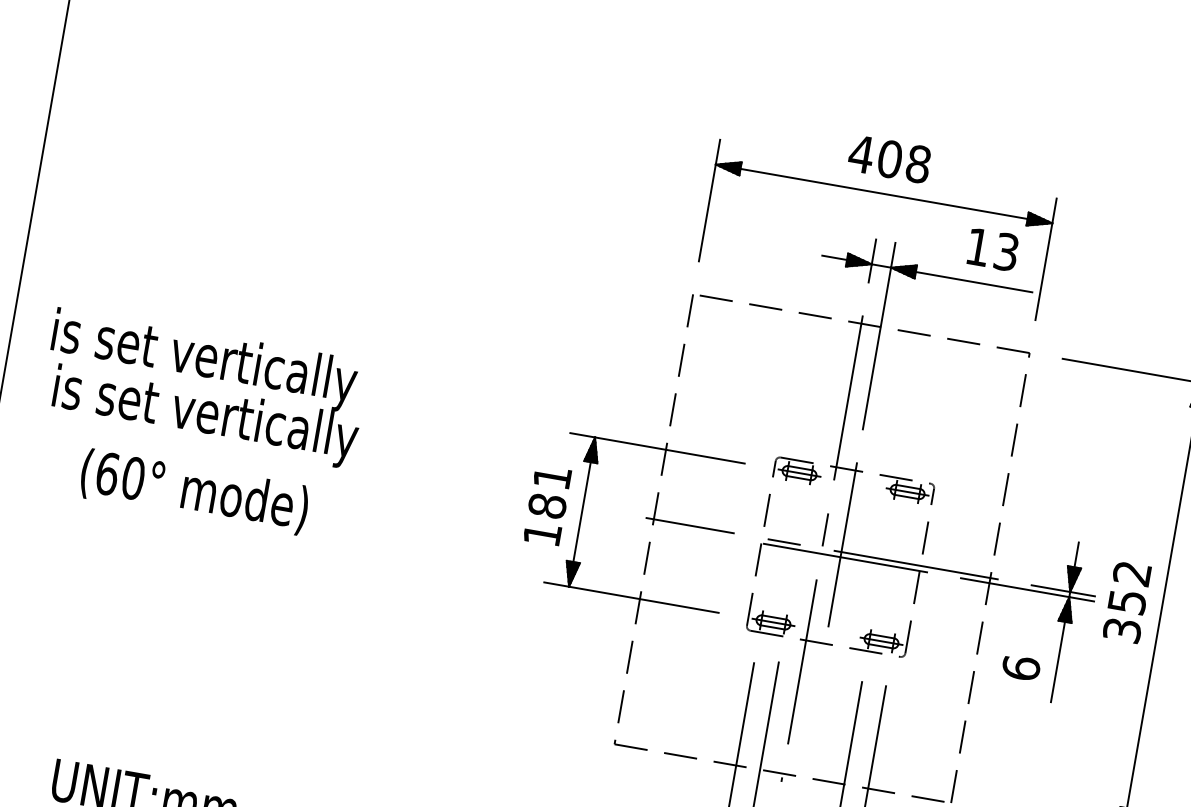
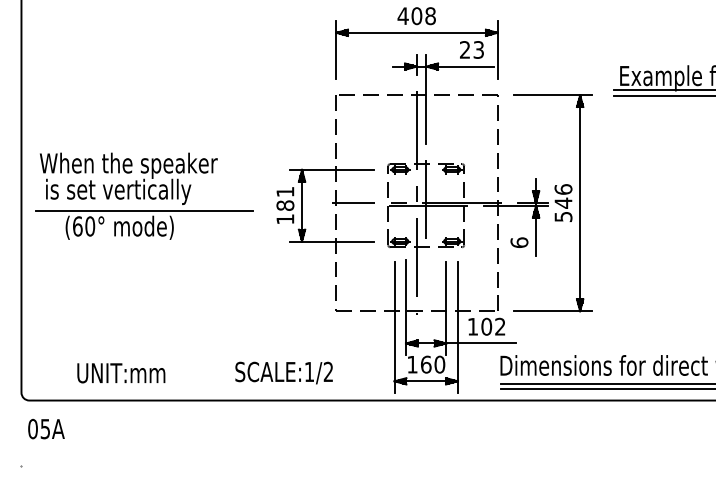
text: (977, 245) -> (464, 49), 13 -> 23
text: (235, 365) -> (128, 165), is set vertically -> When the speaker
line: (252, 464) -> (144, 210), added
text: (1127, 600) -> (563, 202), 352 -> 546

